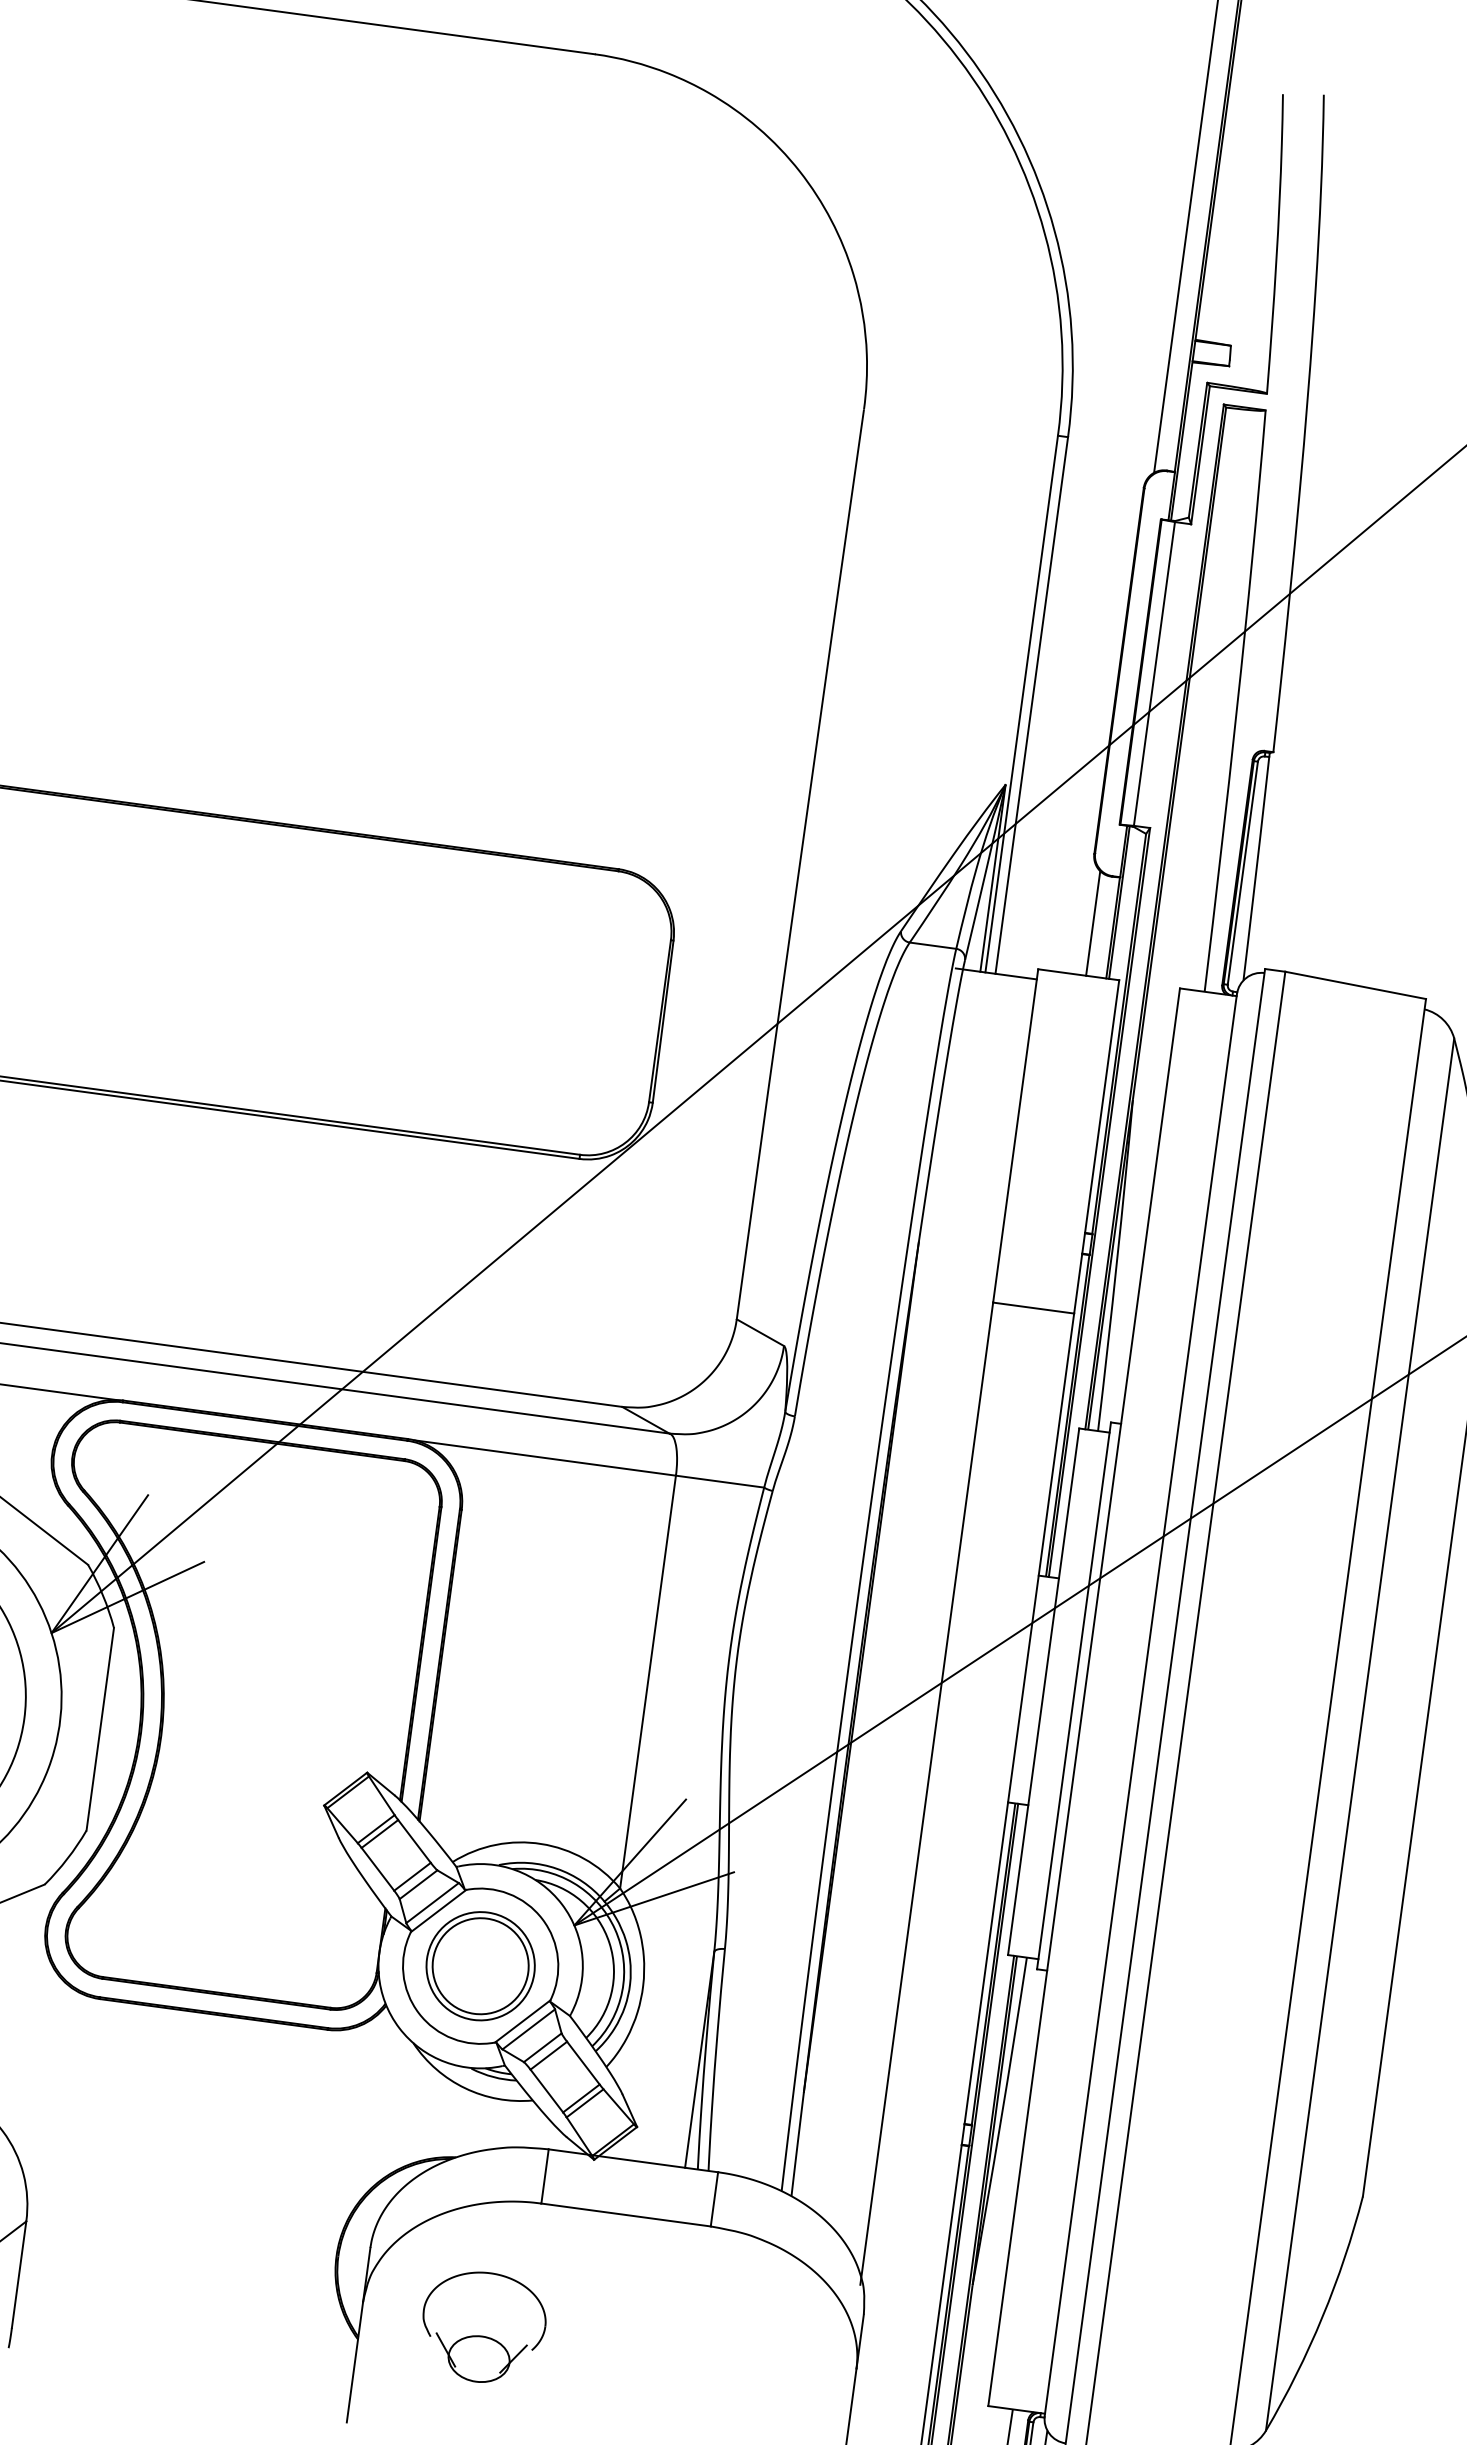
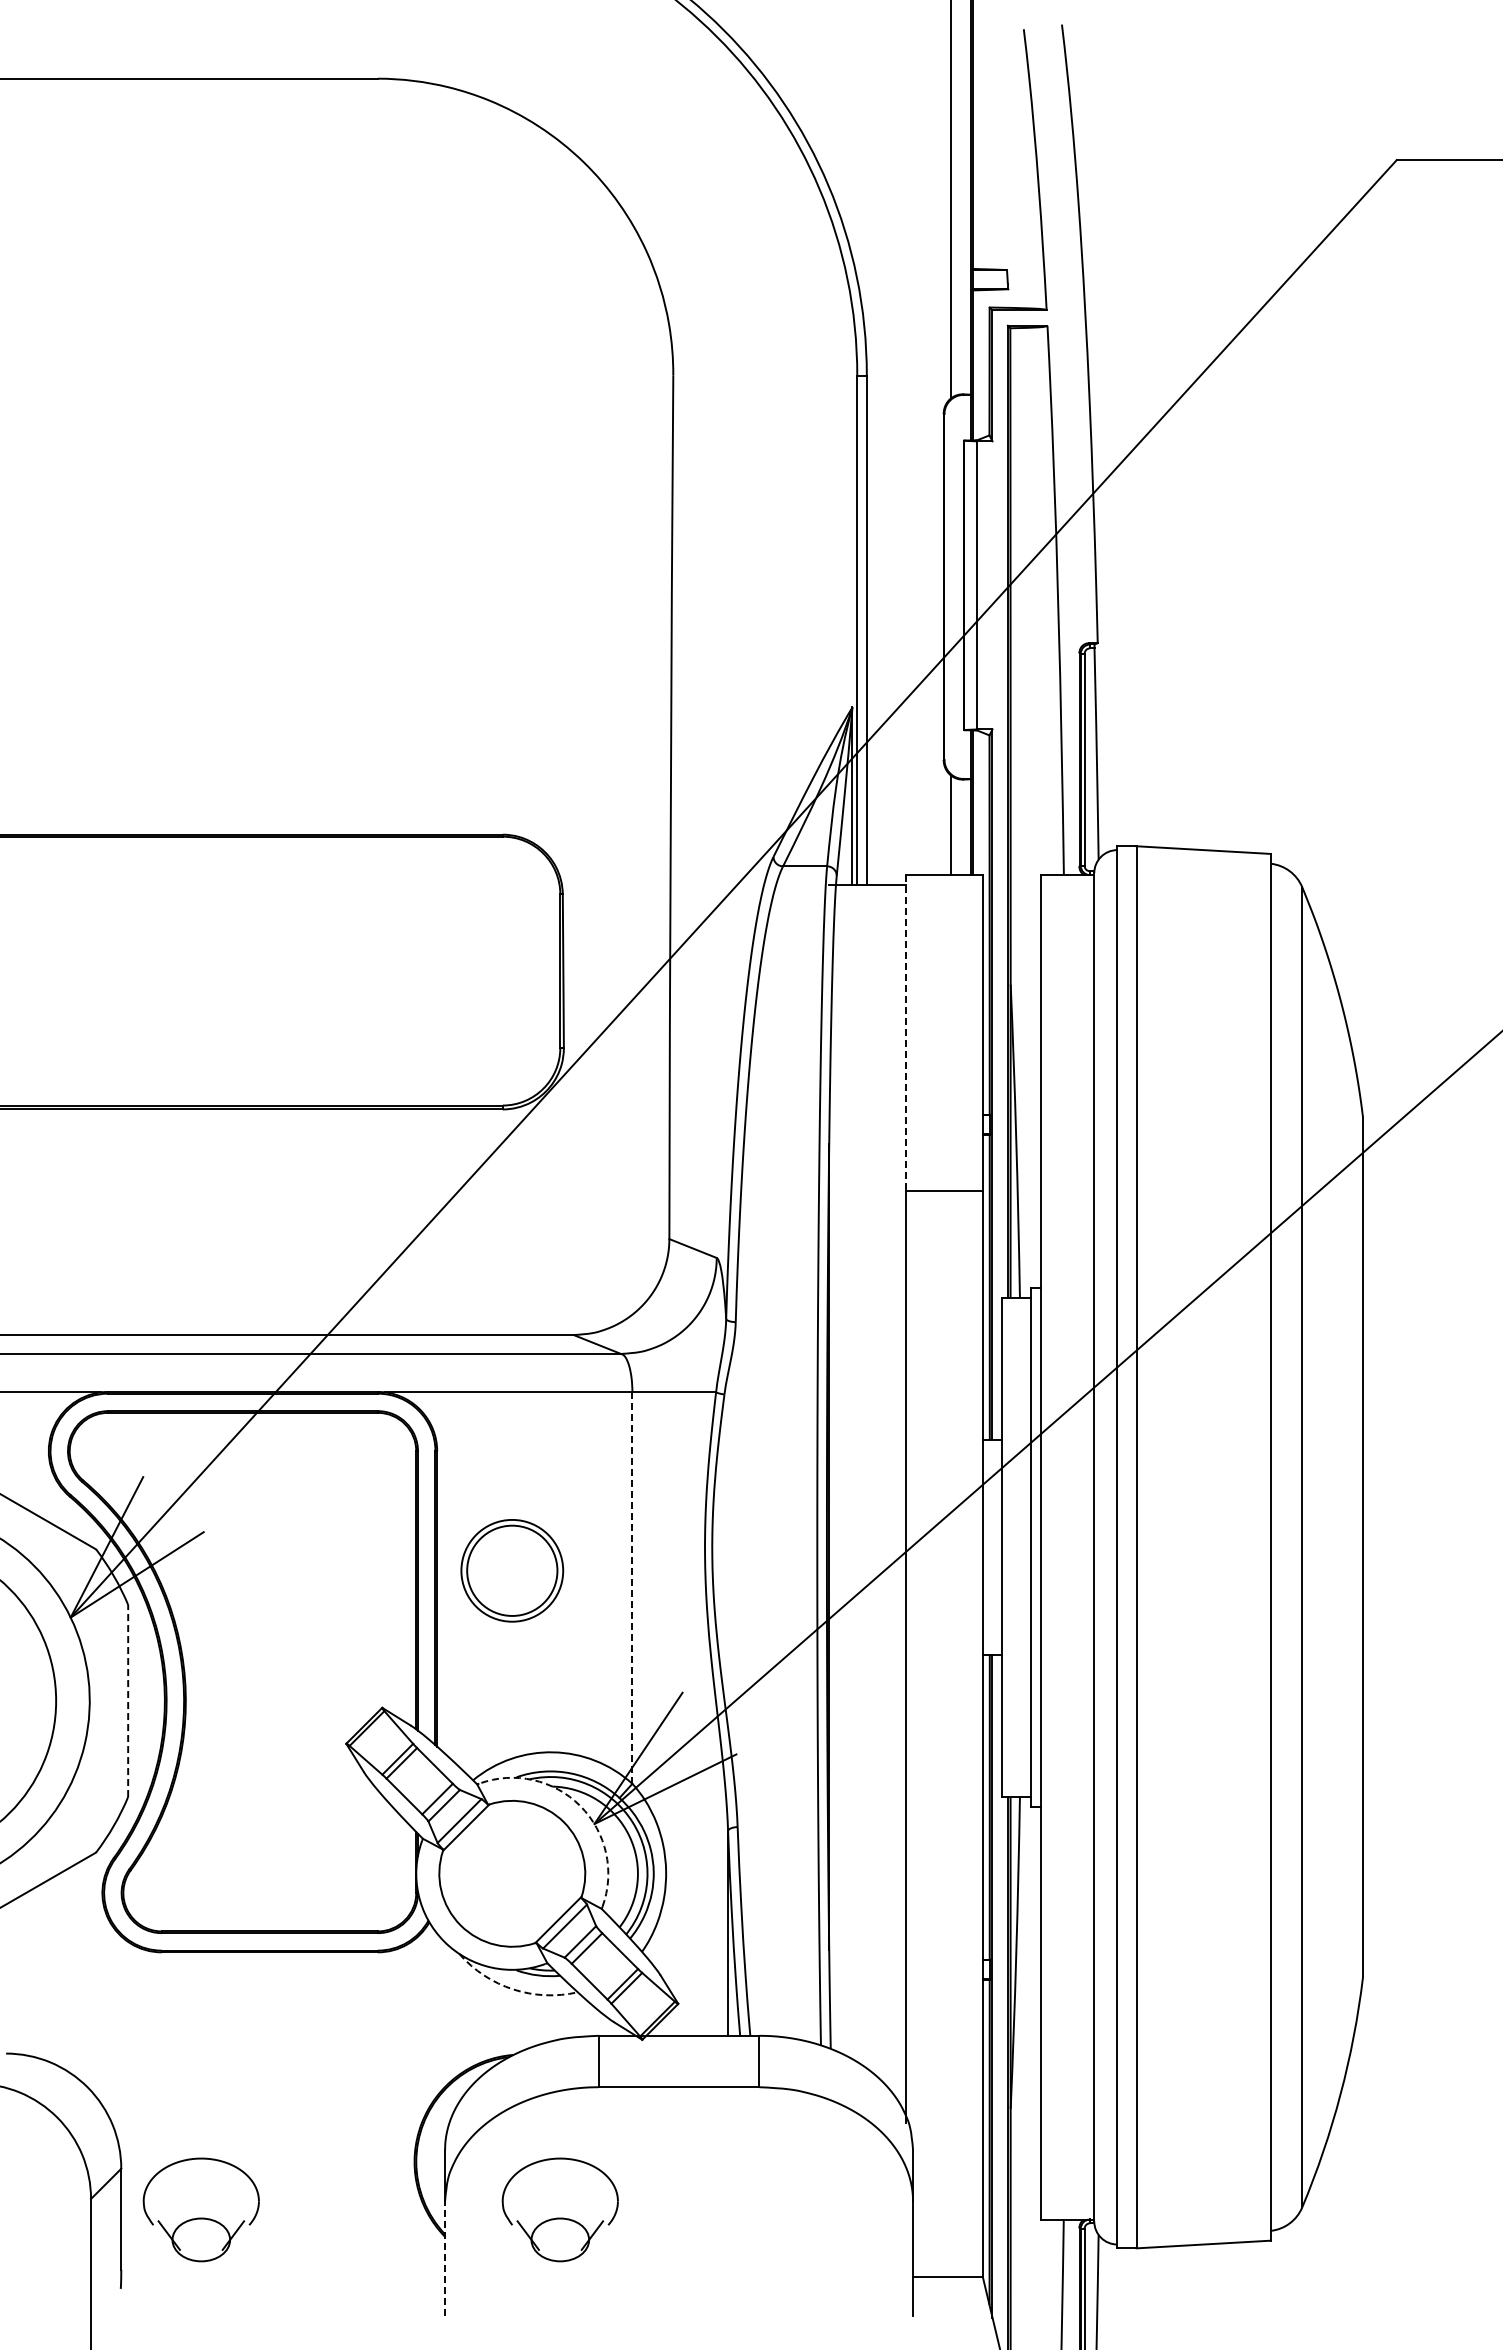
line: (1016, 1136) -> (906, 1033), solid -> dashed
line: (648, 1682) -> (632, 1588), solid -> dashed
line: (100, 1728) -> (128, 1700), solid -> dashed
arc: (562, 1903) -> (580, 1805), solid -> dashed
part: (480, 1965) -> (512, 1570), moved
arc: (465, 2088) -> (513, 1989), solid -> dashed
part: (102, 2284) -> (200, 2217), added
line: (355, 2361) -> (445, 2257), solid -> dashed

